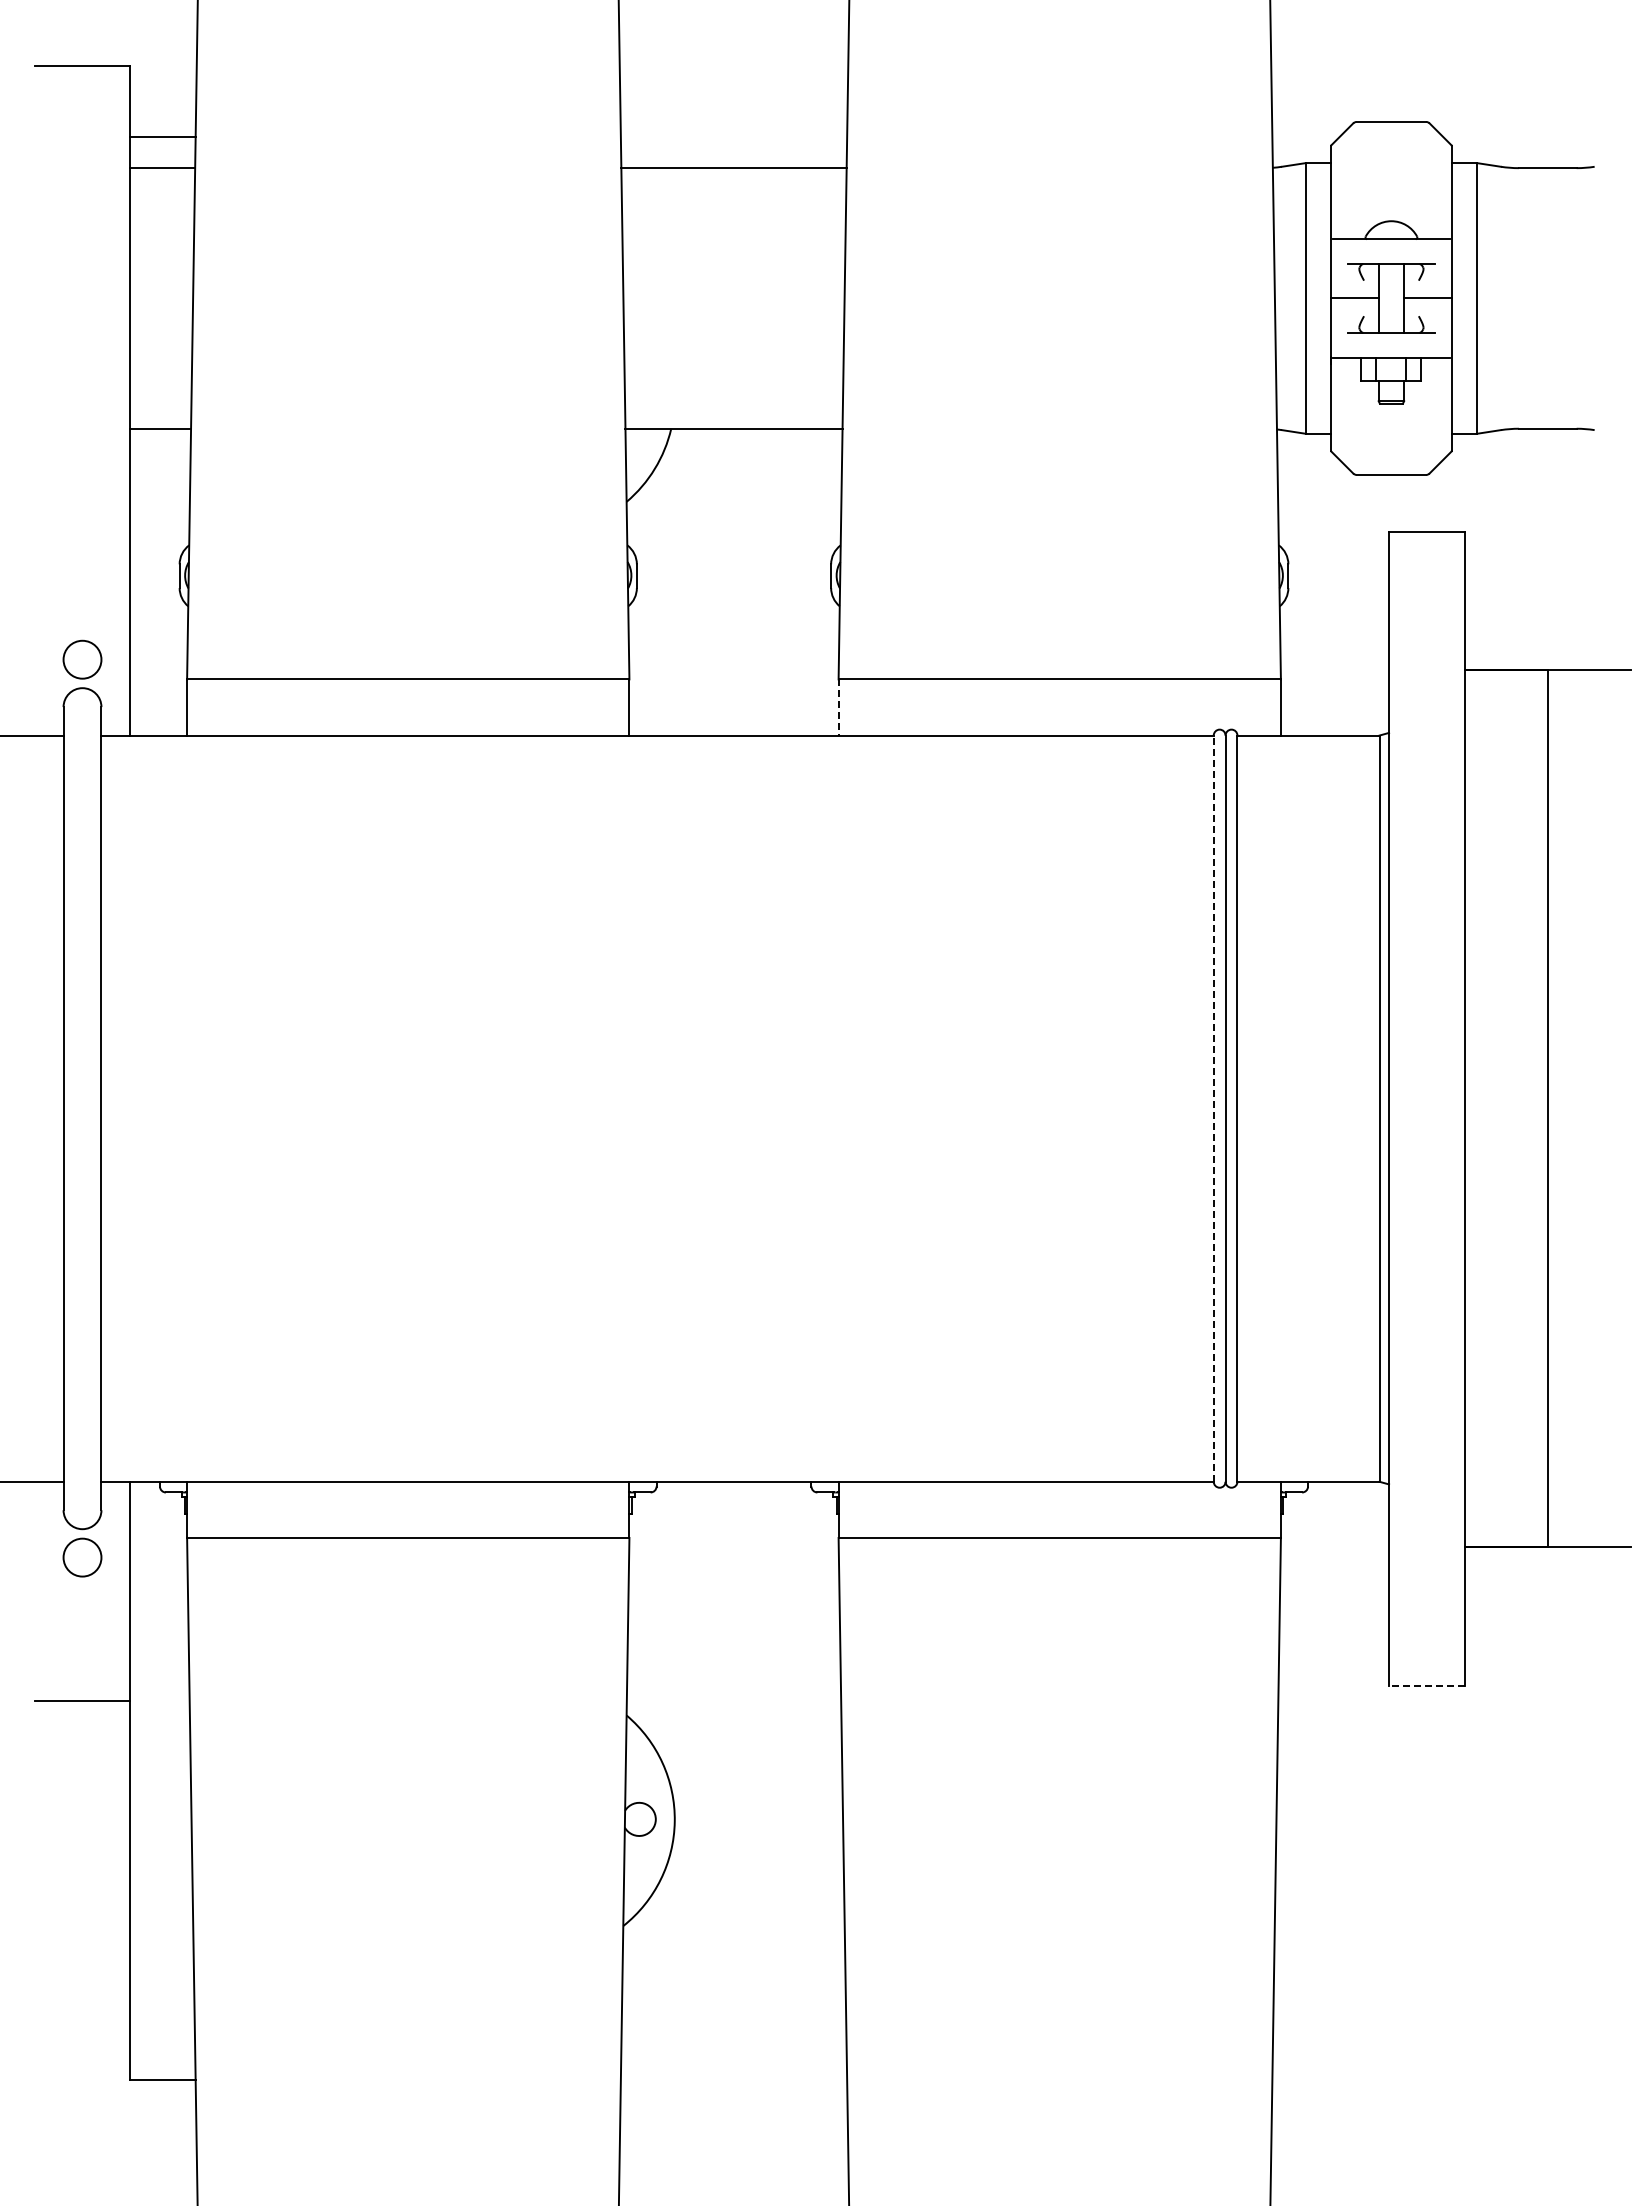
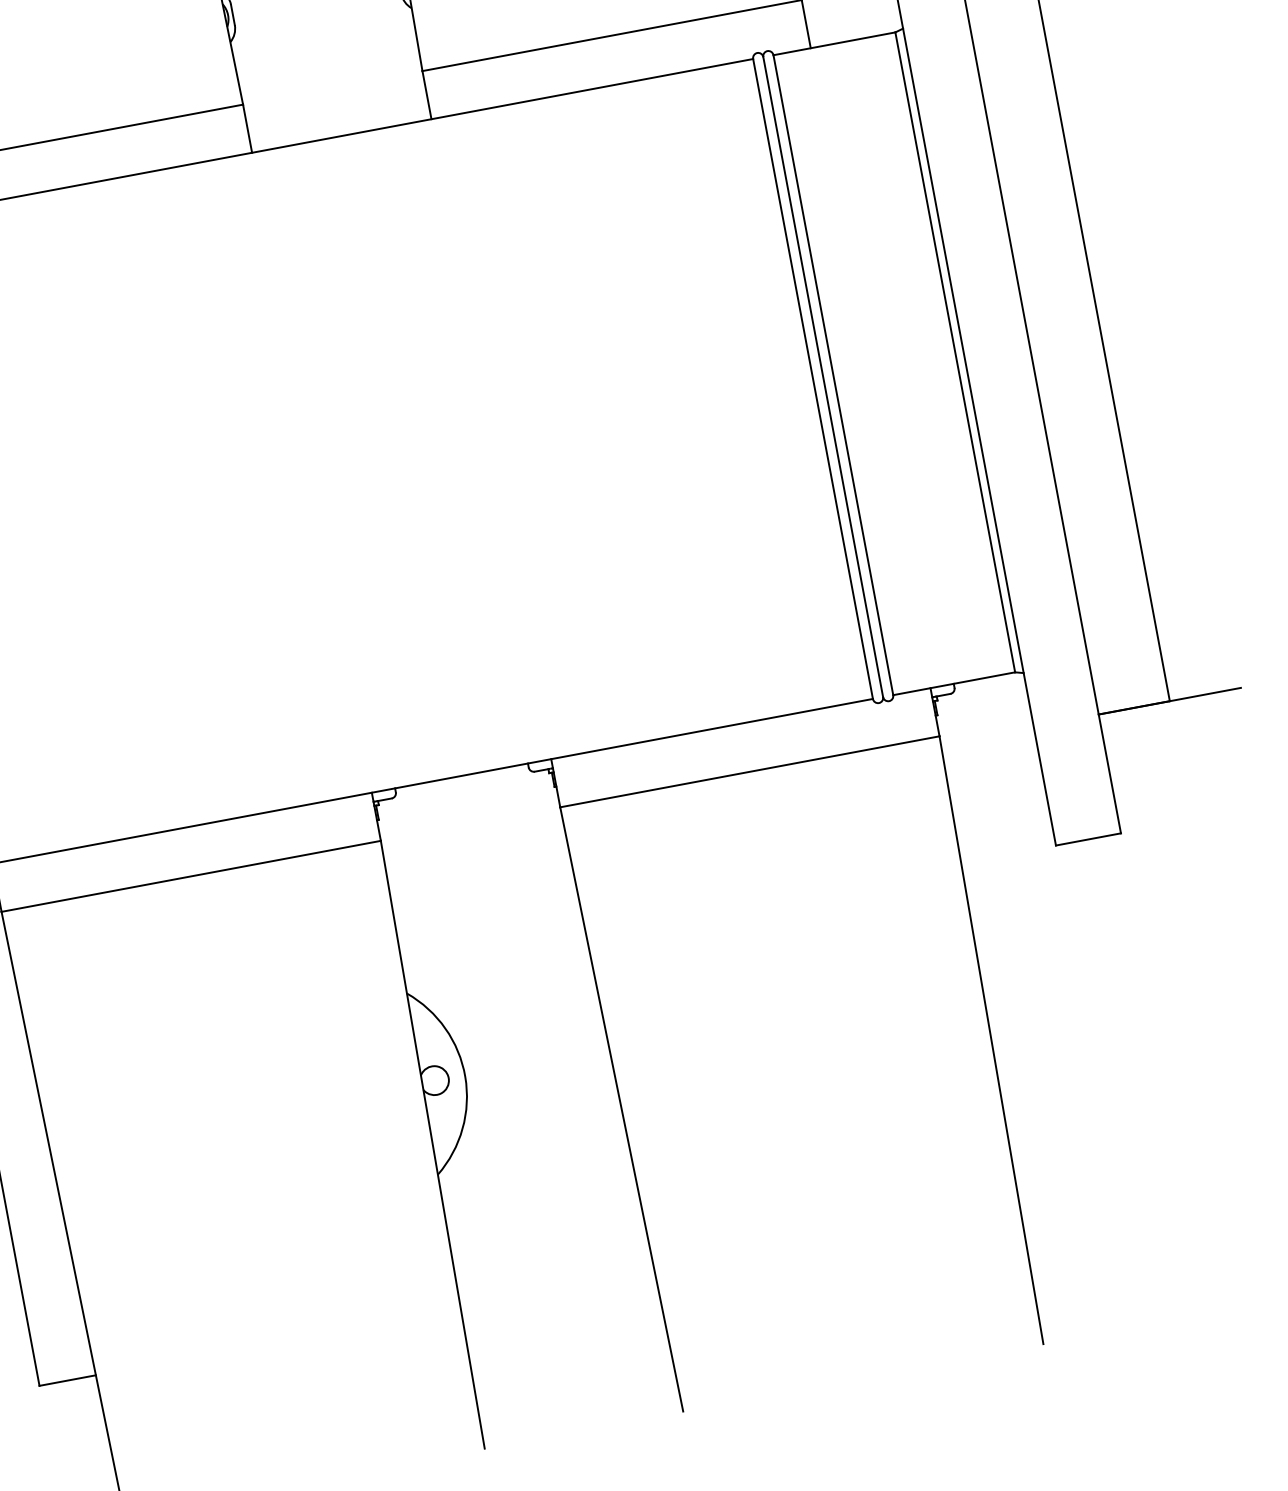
line: (838, 707) -> (426, 95), dashed -> solid
line: (1213, 1108) -> (812, 378), dashed -> solid
line: (1426, 1685) -> (1088, 839), dashed -> solid

